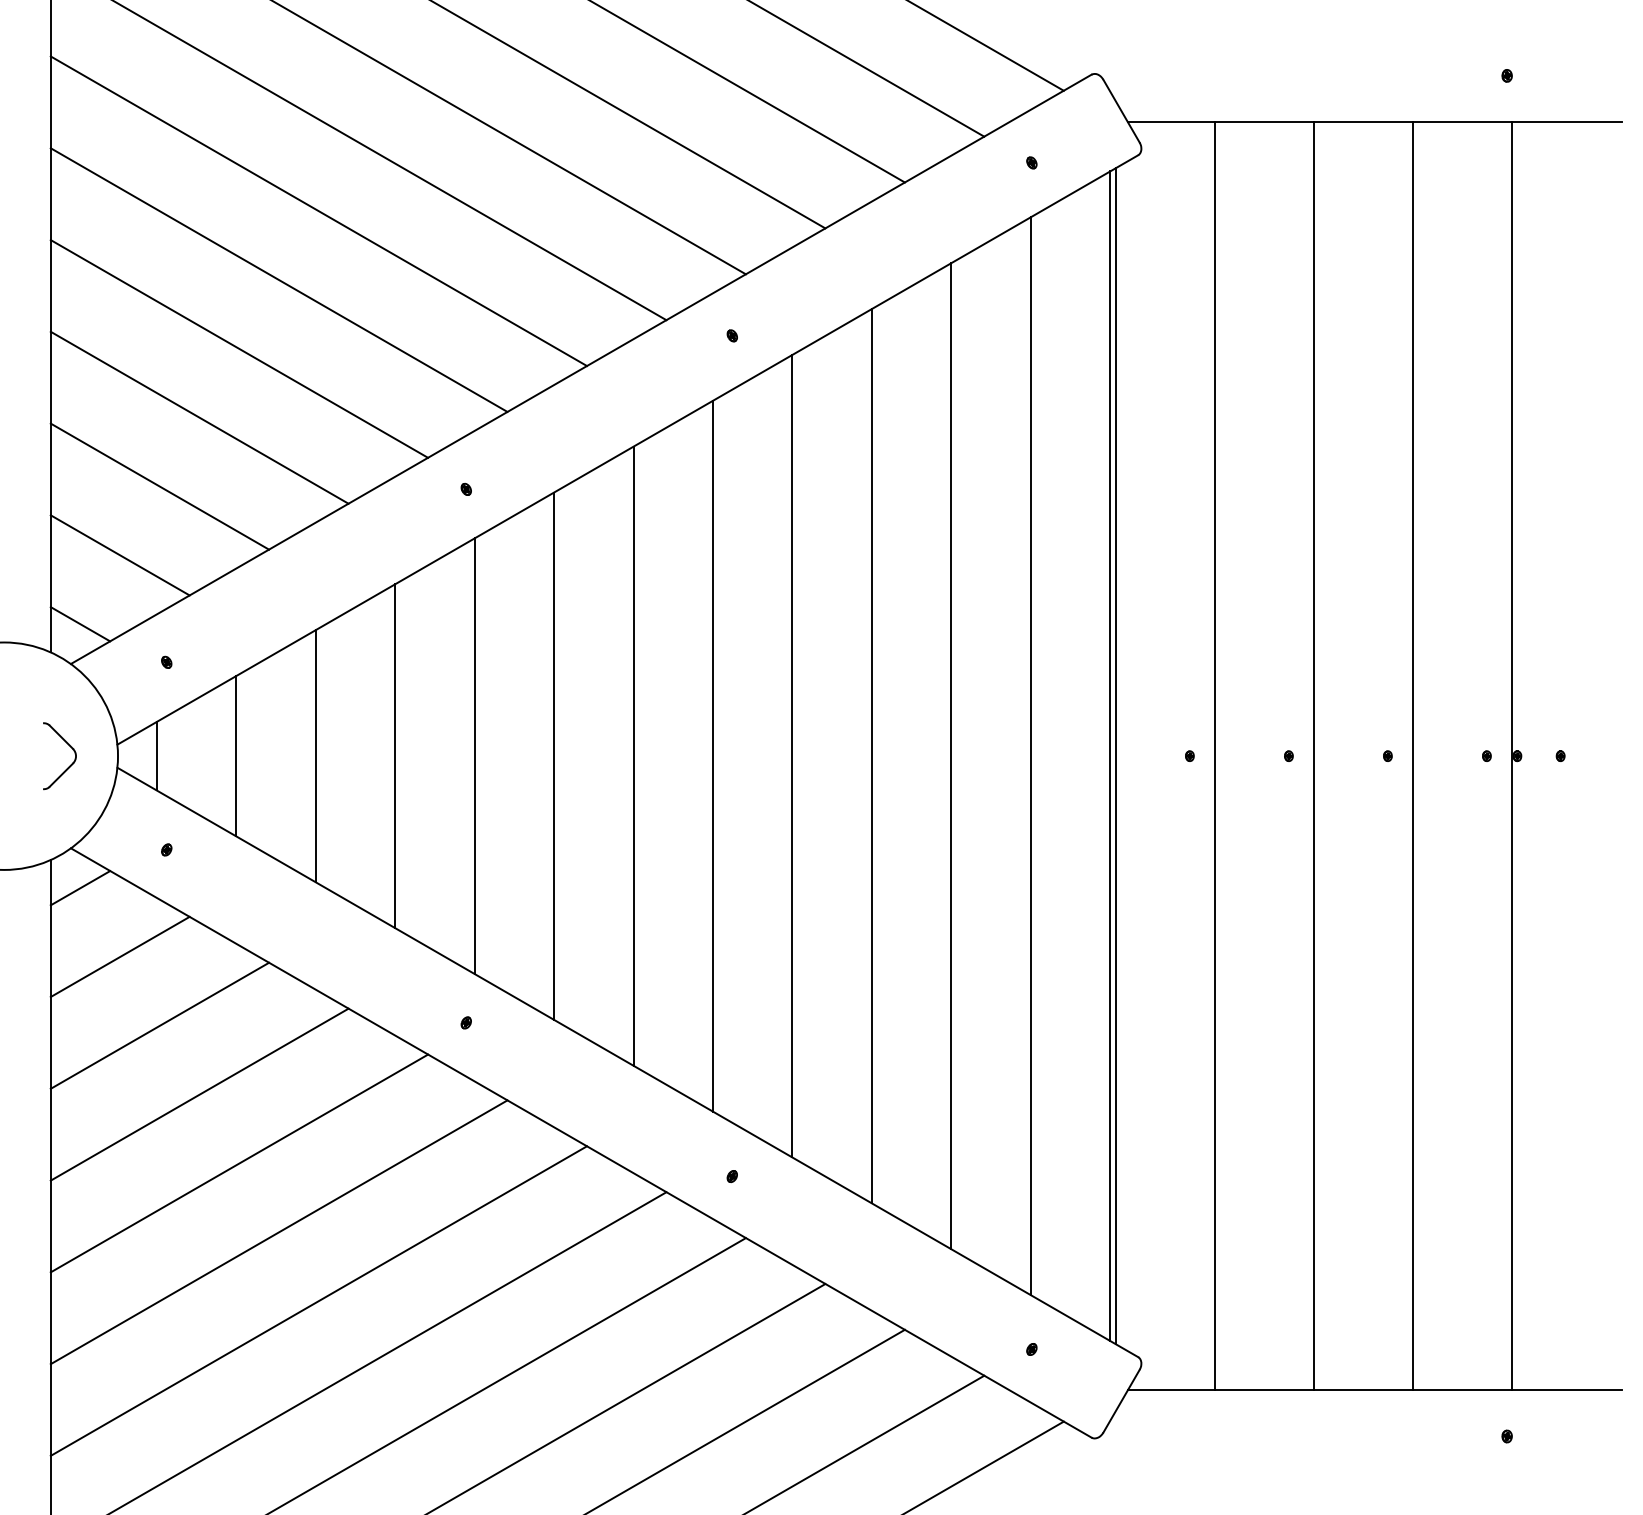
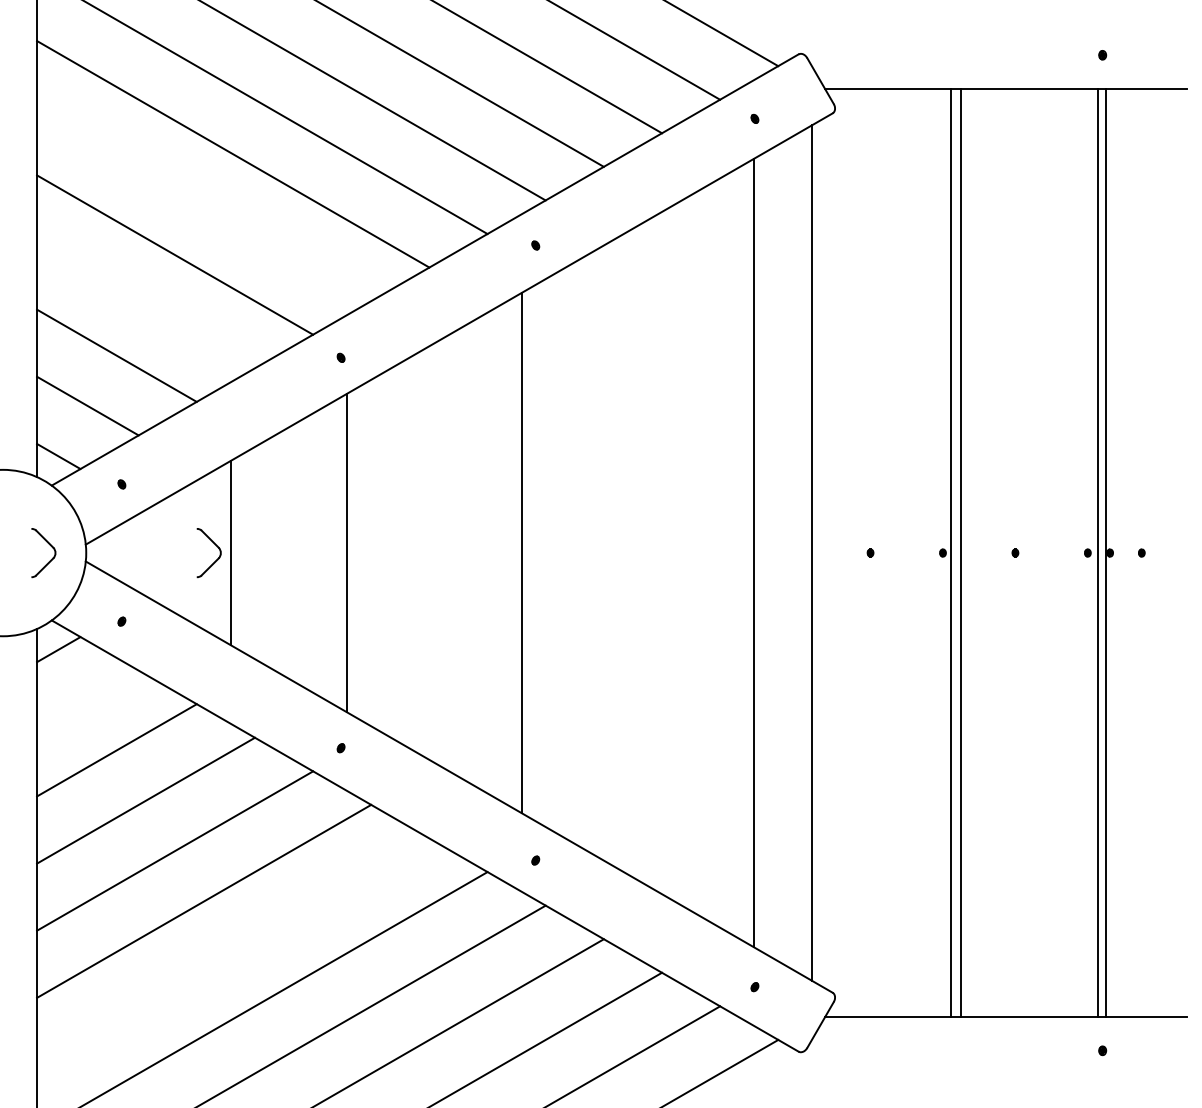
line: (278, 279) -> (203, 204), removed
line: (199, 417) -> (145, 305), removed
line: (554, 755) -> (405, 552), removed
line: (633, 755) -> (463, 552), removed
line: (792, 755) -> (579, 552), removed
line: (871, 755) -> (637, 552), removed
line: (156, 756) -> (114, 553), removed
line: (236, 756) -> (172, 553), removed
line: (395, 756) -> (289, 553), removed
line: (951, 756) -> (696, 553), removed
line: (1116, 756) -> (816, 553), removed
line: (1215, 756) -> (951, 553), moved
line: (1413, 756) -> (1097, 553), moved
part: (295, 765) -> (216, 559), added
line: (119, 956) -> (87, 699), removed
line: (318, 1300) -> (232, 951), removed

